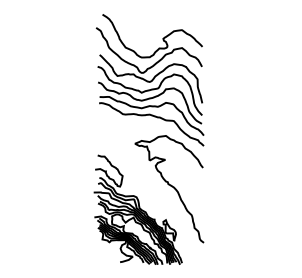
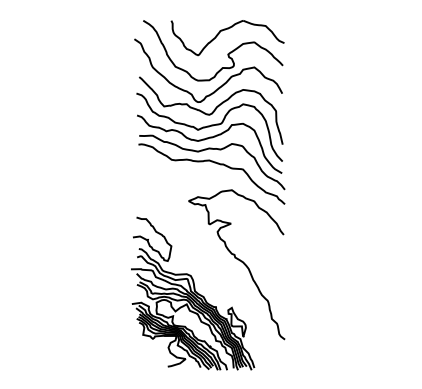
part: (161, 21) -> (225, 30), added

